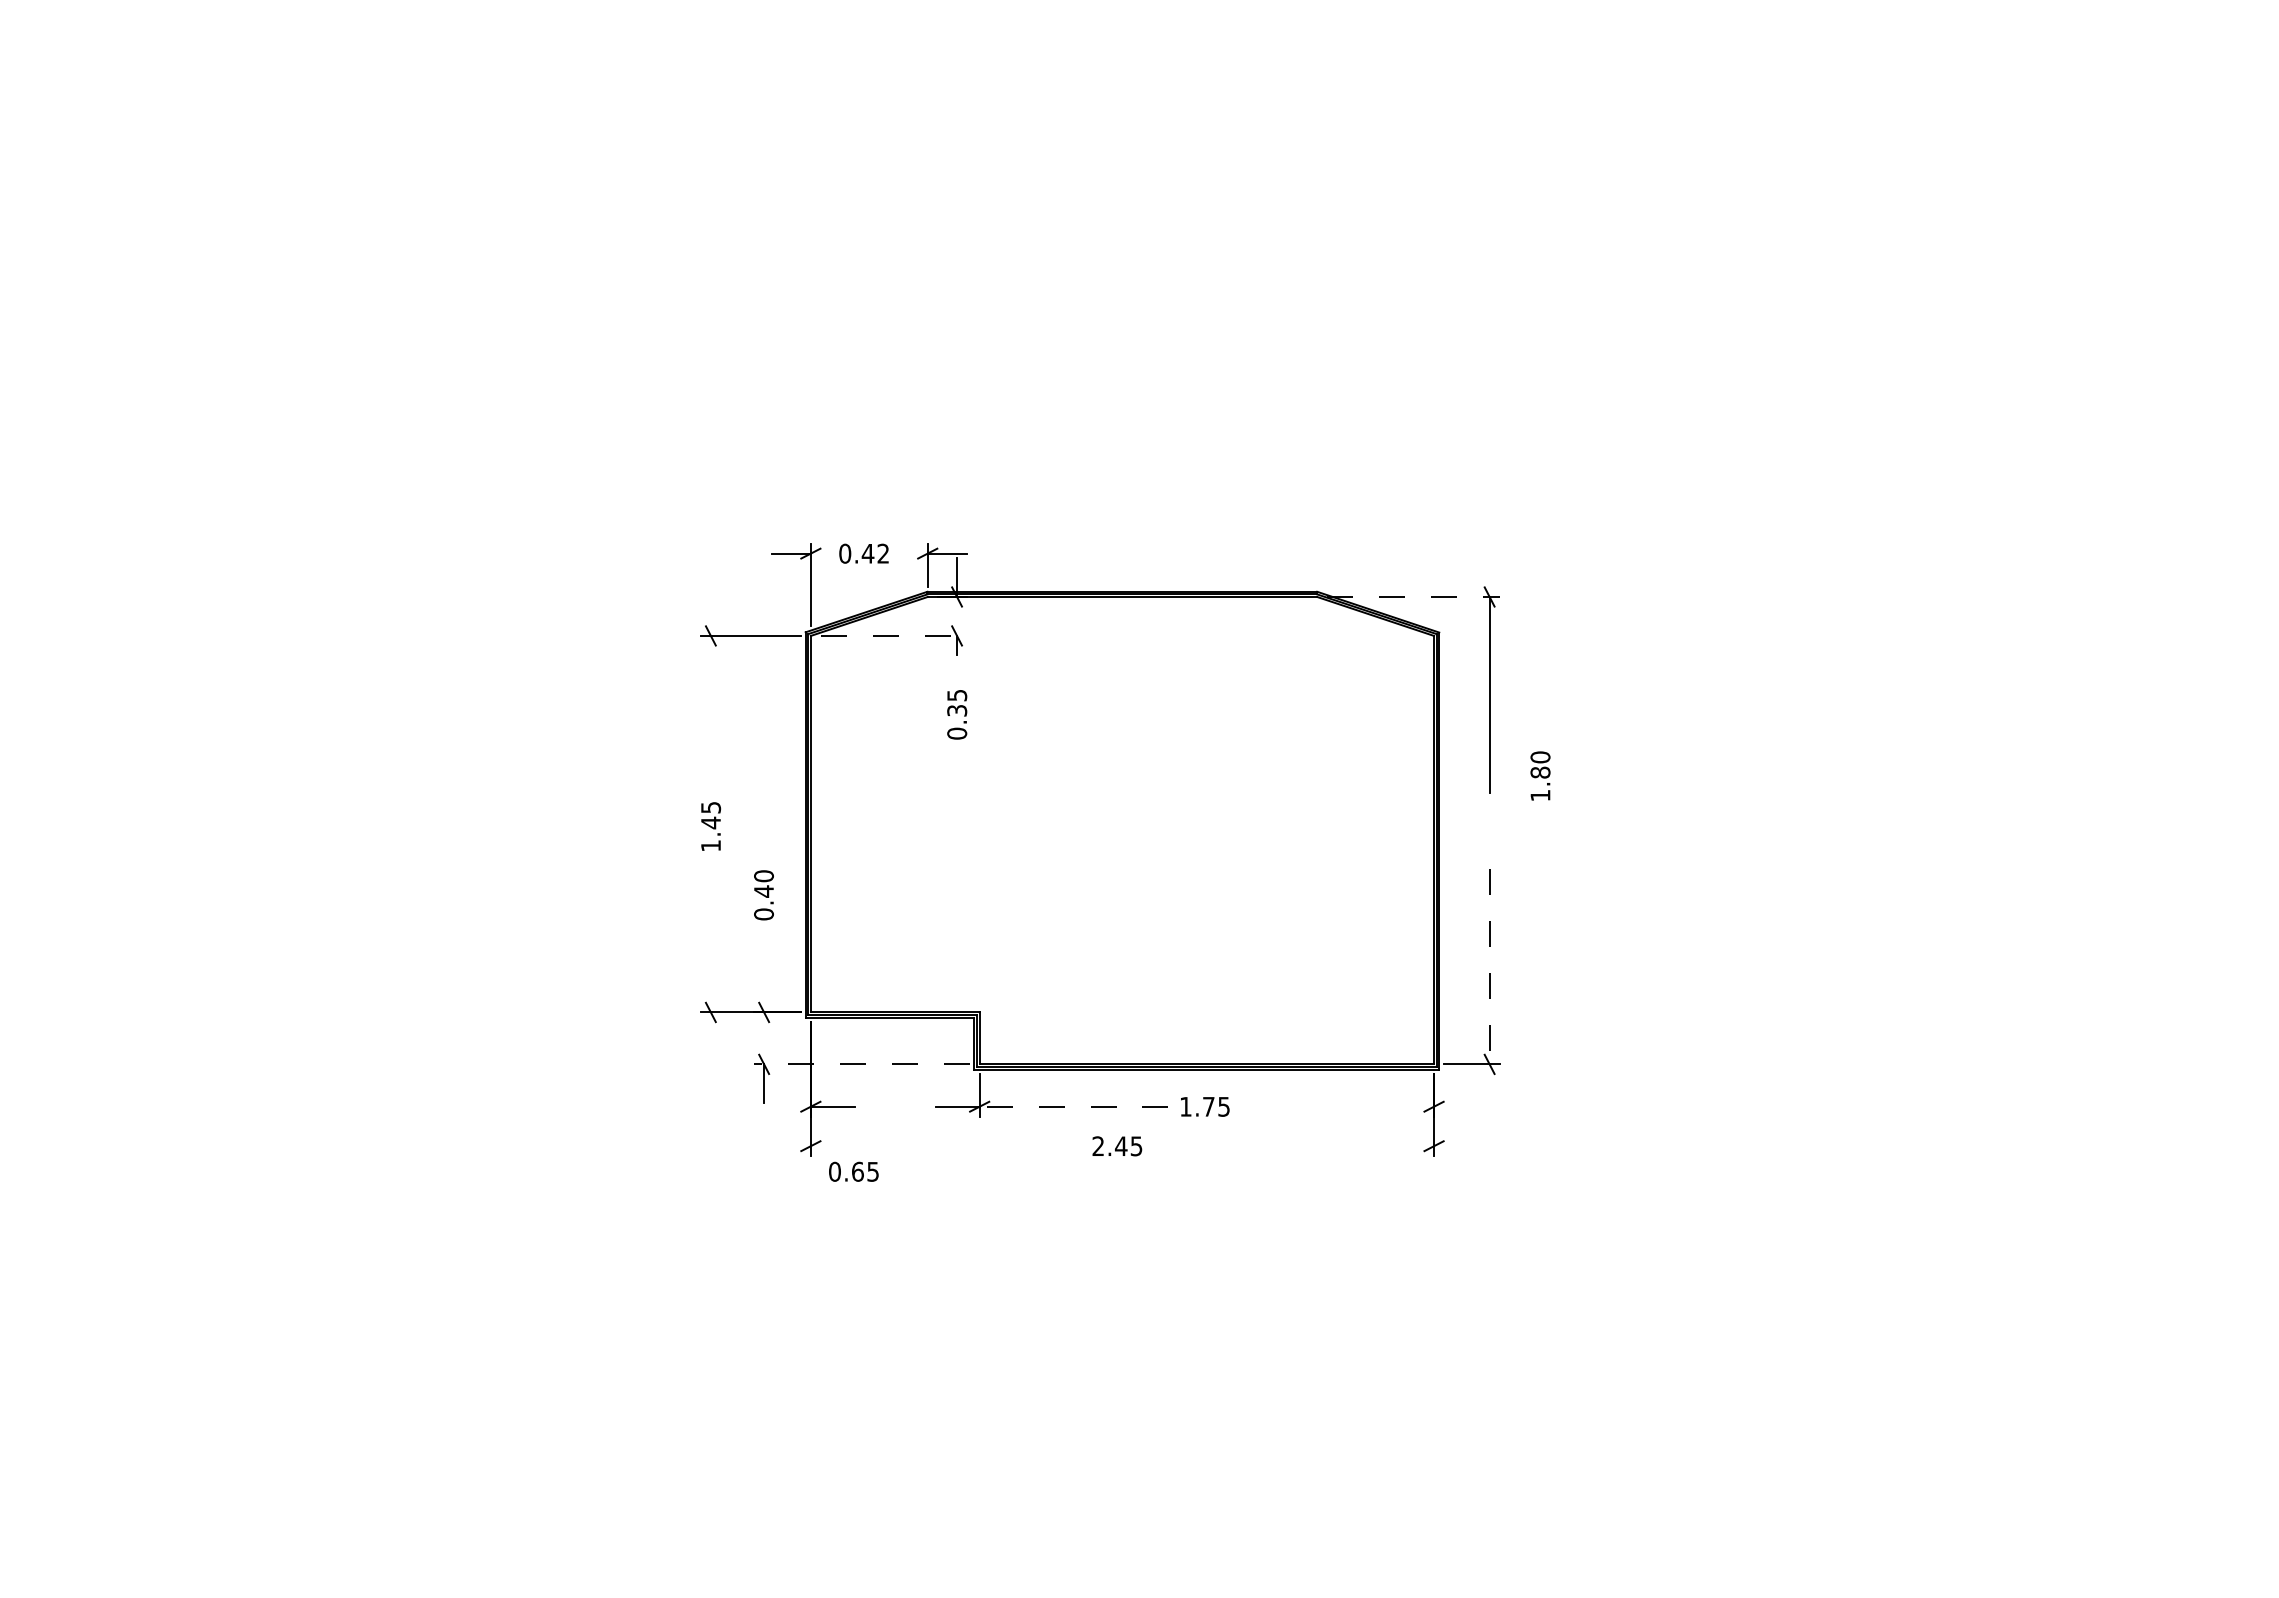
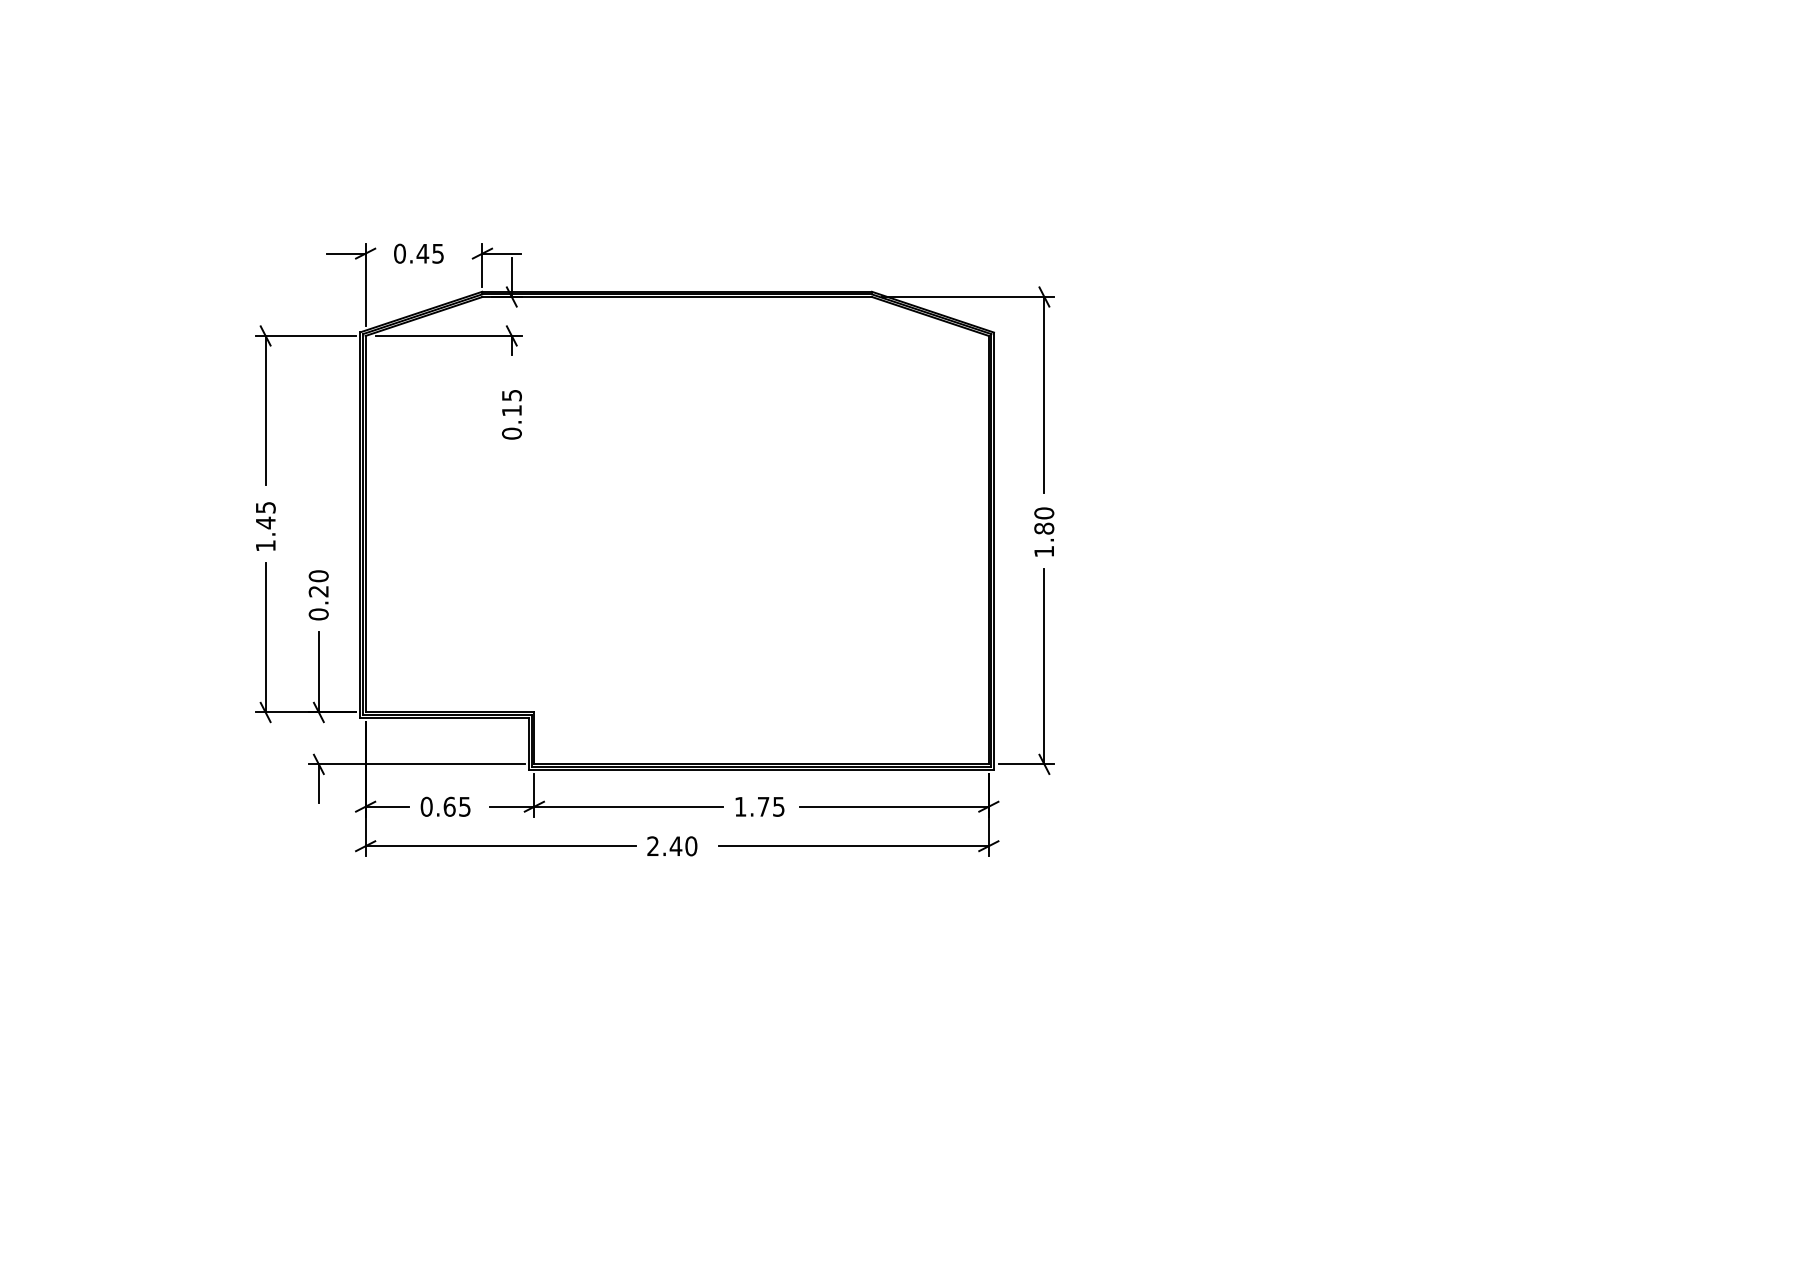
text: (882, 553) -> (437, 253), 0.42 -> 0.45
line: (1413, 596) -> (968, 296), dashed -> solid
line: (894, 635) -> (449, 335), dashed -> solid
line: (710, 709) -> (265, 409), added
text: (957, 710) -> (512, 410), 0.35 -> 0.15
text: (1540, 775) -> (1044, 531), moved
text: (763, 891) -> (318, 591), 0.40 -> 0.20
line: (710, 937) -> (265, 637), added
line: (1489, 966) -> (1044, 666), dashed -> solid
line: (764, 971) -> (319, 671), added
line: (862, 1064) -> (417, 764), dashed -> solid
line: (1073, 1106) -> (628, 806), dashed -> solid
line: (1339, 1106) -> (894, 806), added
line: (945, 1146) -> (500, 846), added
text: (1136, 1146) -> (691, 846), 2.45 -> 2.40
line: (1298, 1146) -> (853, 846), added
text: (853, 1171) -> (445, 806), moved

